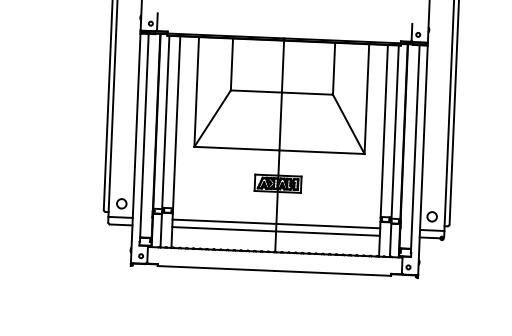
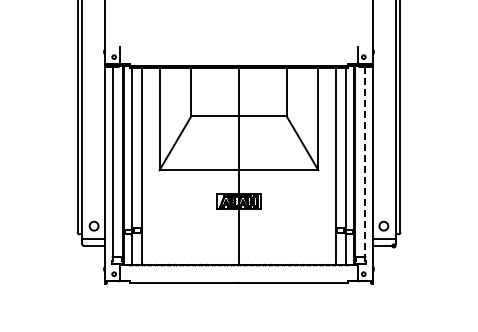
line: (415, 146) -> (365, 161), solid -> dashed
line: (275, 223) -> (238, 238), removed
line: (275, 230) -> (238, 245), removed

